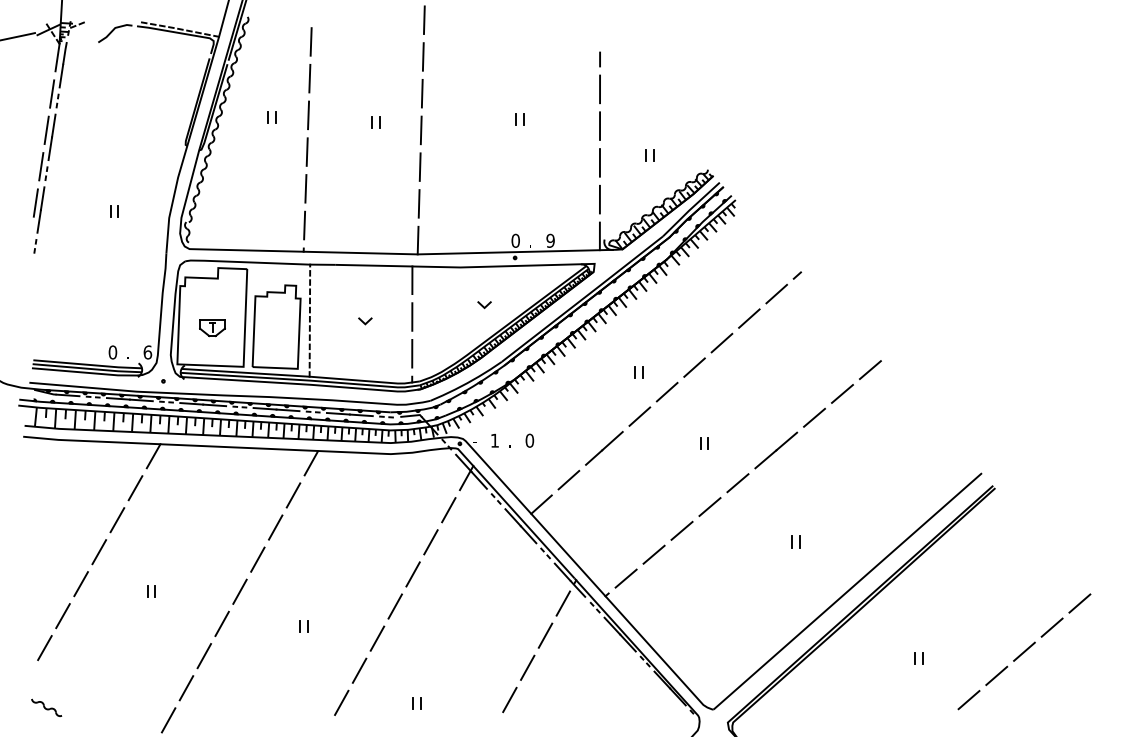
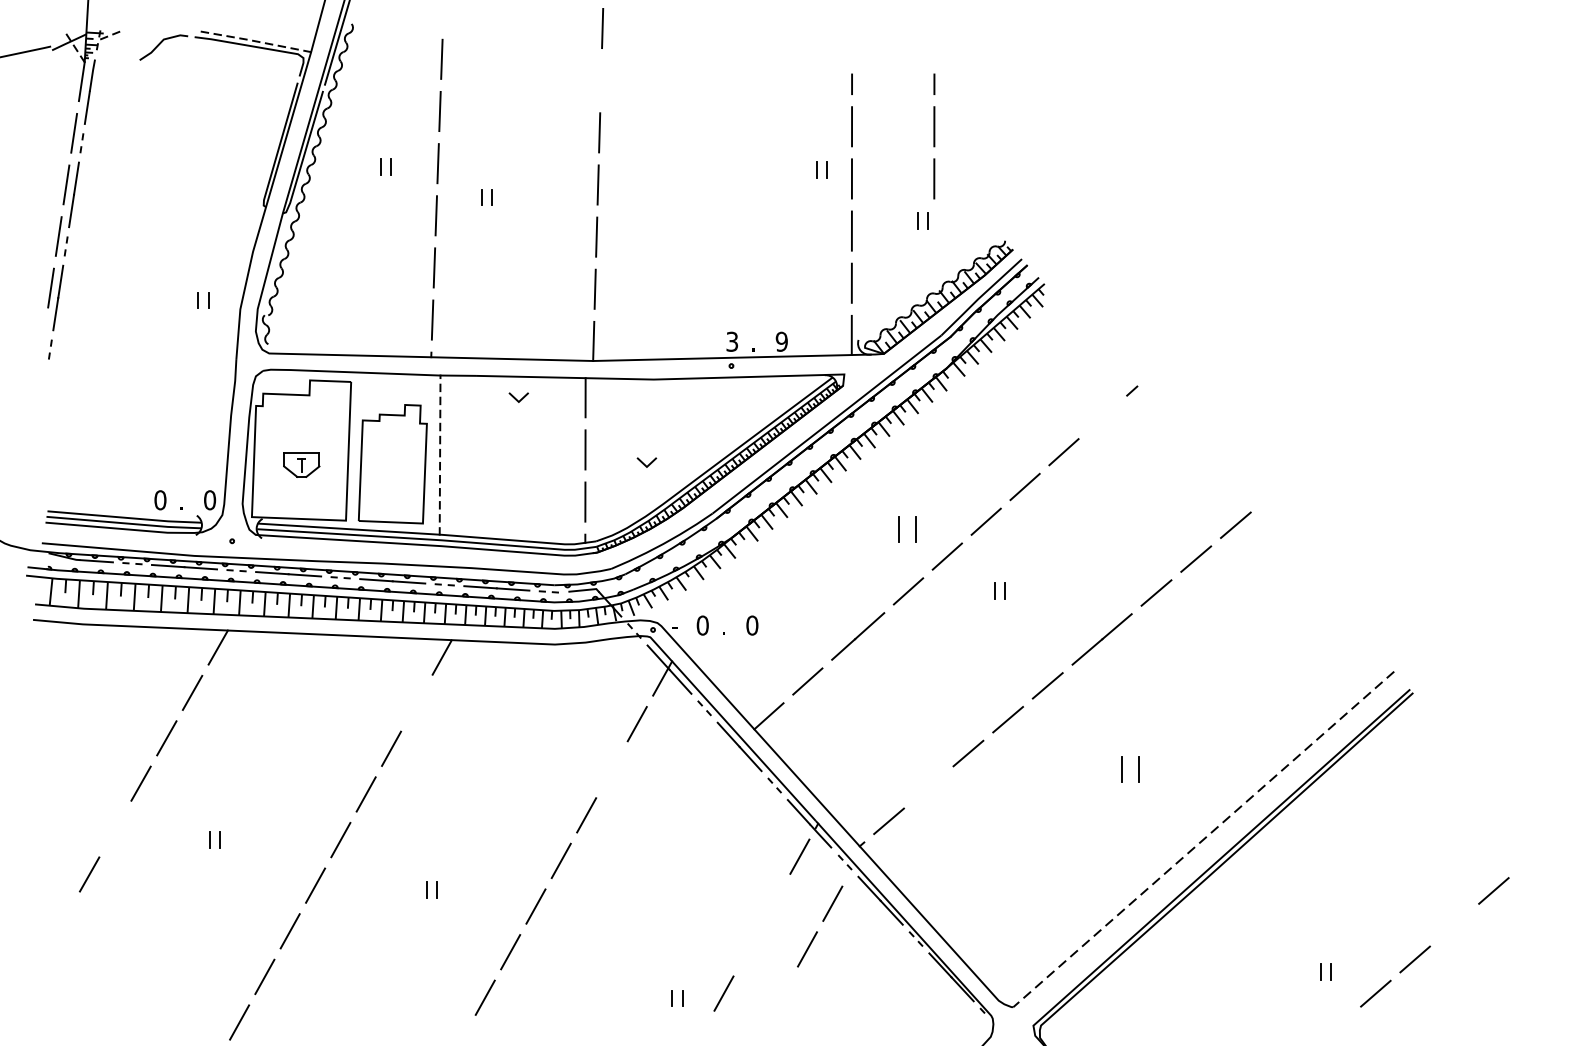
line: (423, 56) -> (601, 80), removed
line: (657, 95) -> (933, 135), added
part: (519, 119) -> (821, 169), moved
part: (375, 122) -> (486, 197), moved
part: (114, 211) -> (203, 300), moved
text: (515, 240) -> (731, 341), 0 -> 3
line: (776, 293) -> (1102, 416), removed
line: (483, 305) -> (645, 463), moved
line: (366, 321) -> (520, 398), moved
text: (147, 352) -> (209, 500), 6 -> 0
part: (638, 372) -> (906, 528), size x1.6
text: (494, 440) -> (702, 625), 1 -> 0
part: (704, 443) -> (1000, 591), moved
line: (293, 495) -> (416, 703), removed
part: (795, 541) -> (1129, 768), size x1.6
line: (430, 542) -> (611, 770), removed
line: (653, 554) -> (927, 787), removed
line: (80, 584) -> (114, 829), removed
line: (847, 591) -> (1203, 839), solid -> dashed
line: (1079, 603) -> (1532, 856), removed
line: (44, 648) -> (63, 920), removed
line: (537, 648) -> (821, 921), moved
line: (1024, 651) -> (1454, 924), removed
part: (918, 658) -> (1325, 971), moved
part: (416, 703) -> (676, 998), moved
part: (46, 707) -> (66, 1004), removed

